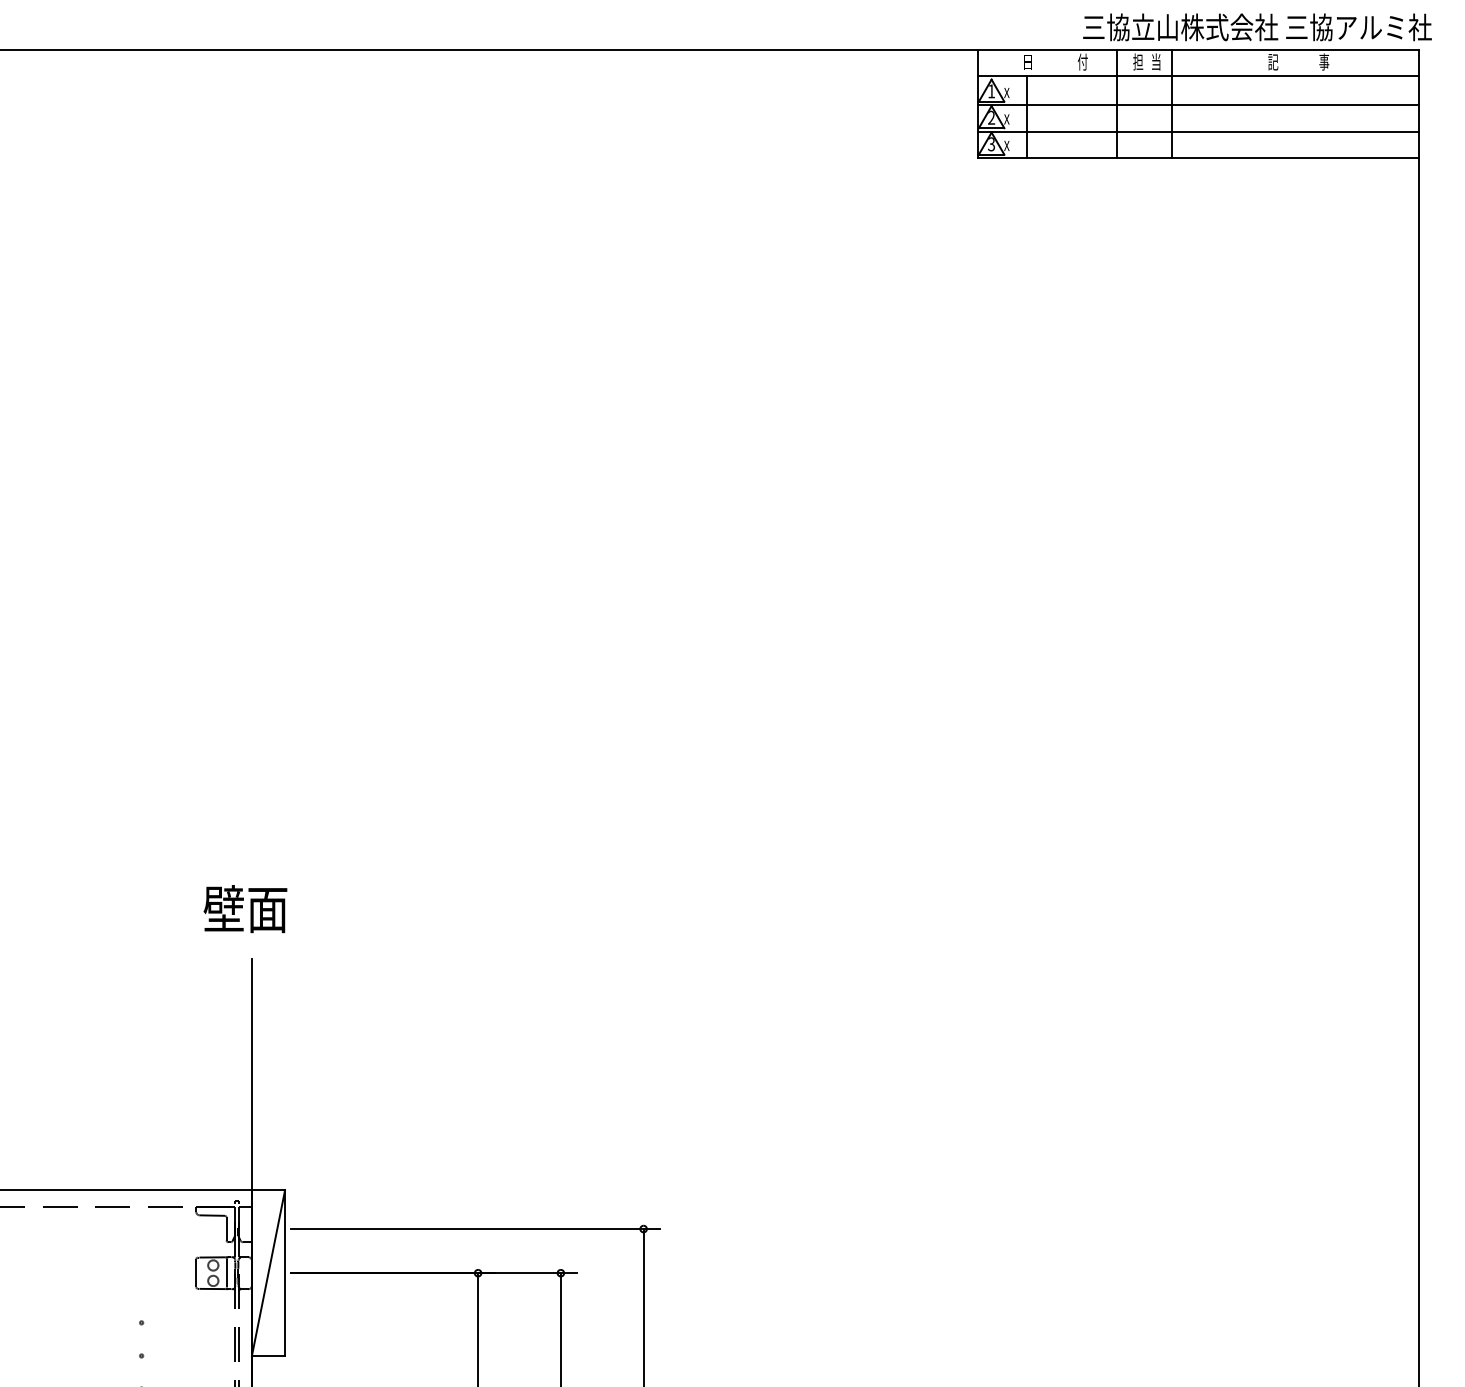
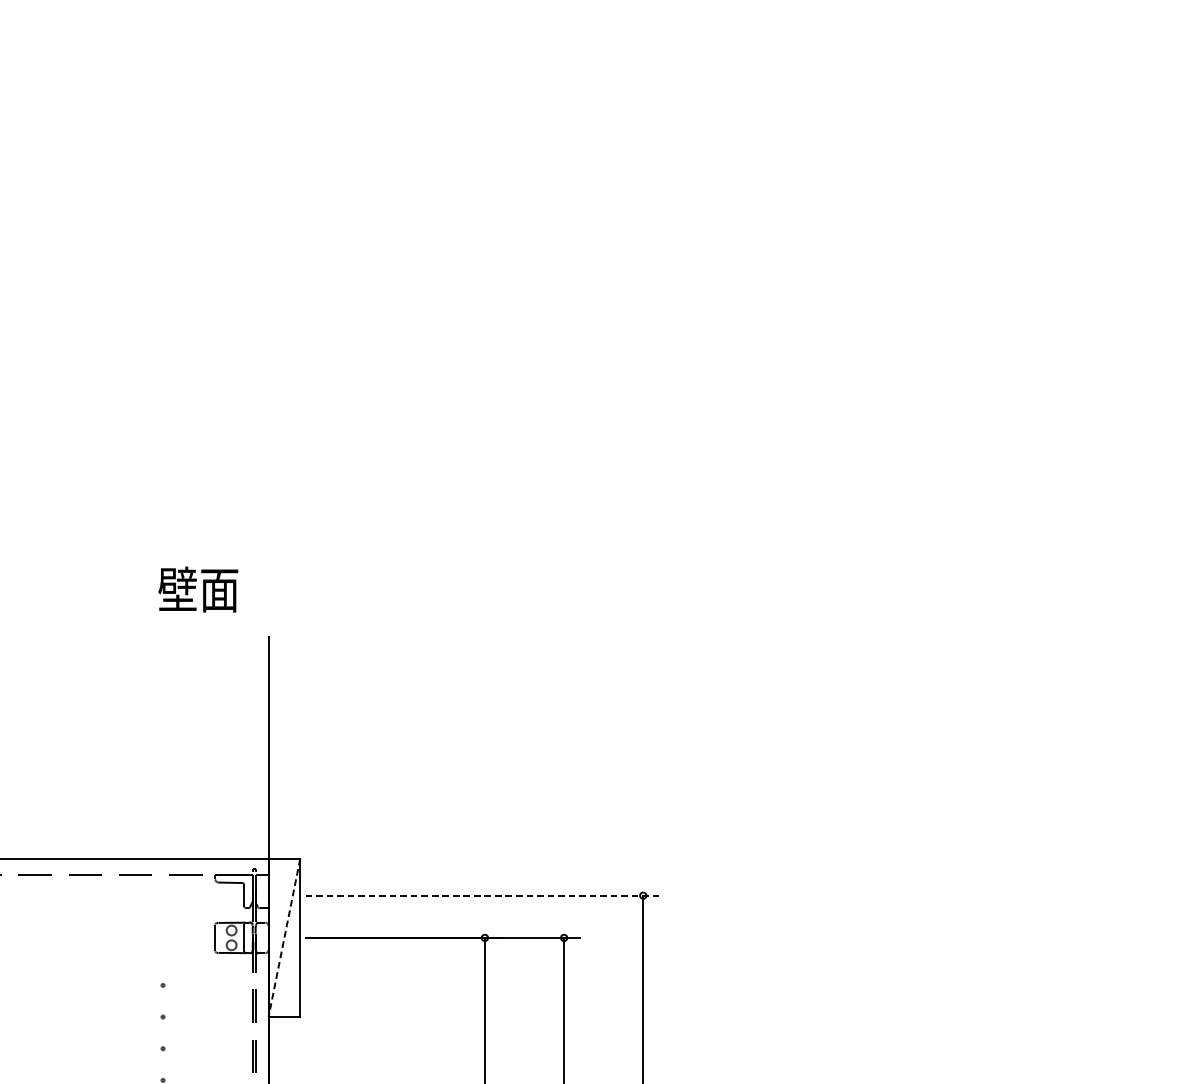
text: (245, 909) -> (198, 589), moved
line: (475, 1229) -> (482, 896), solid -> dashed
line: (268, 1273) -> (284, 938), solid -> dashed

